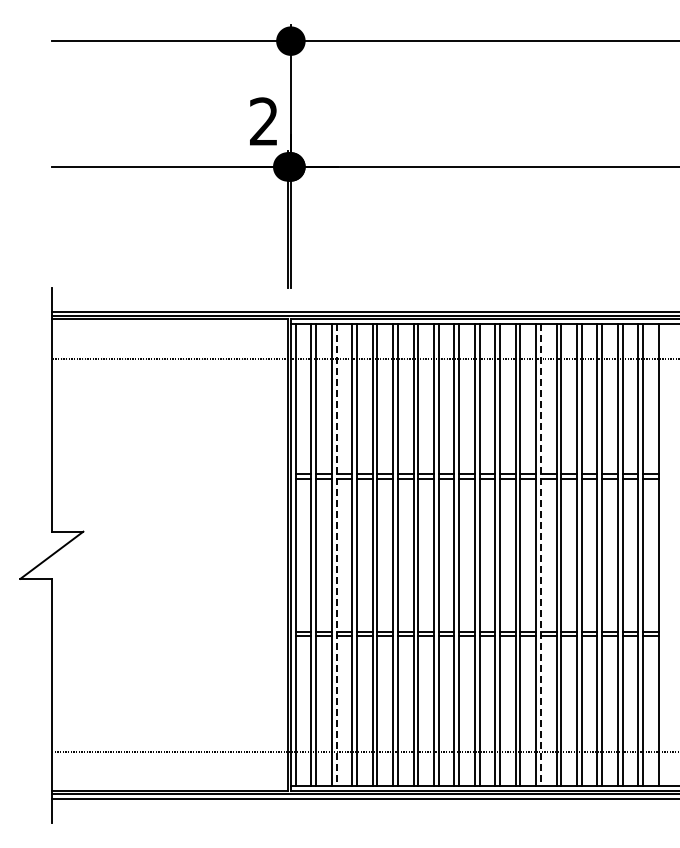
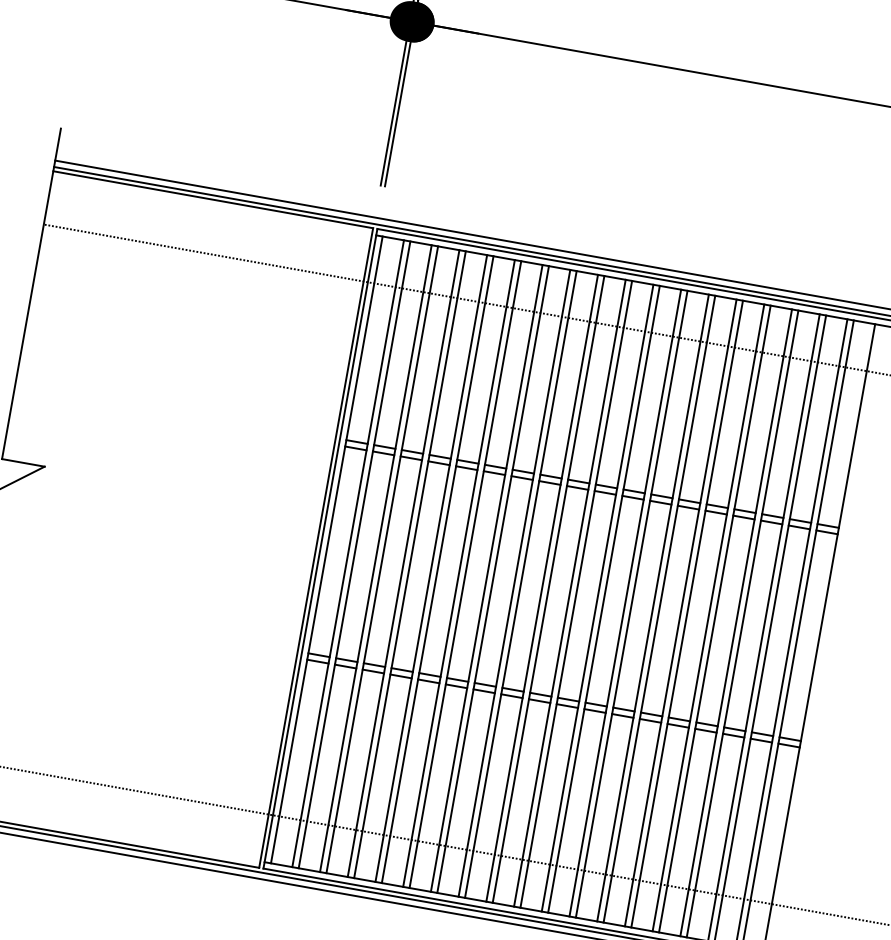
line: (336, 555) -> (382, 560), dashed -> solid
line: (540, 555) -> (658, 609), dashed -> solid

